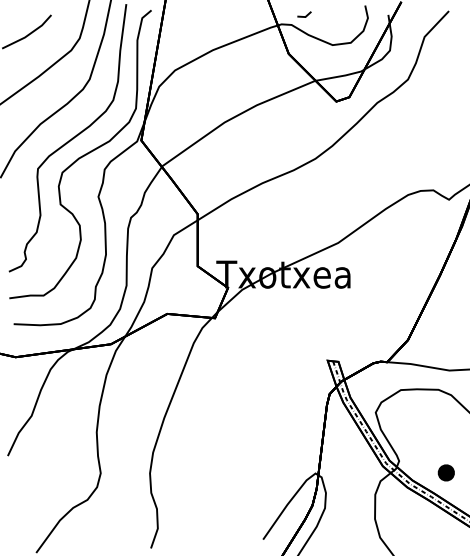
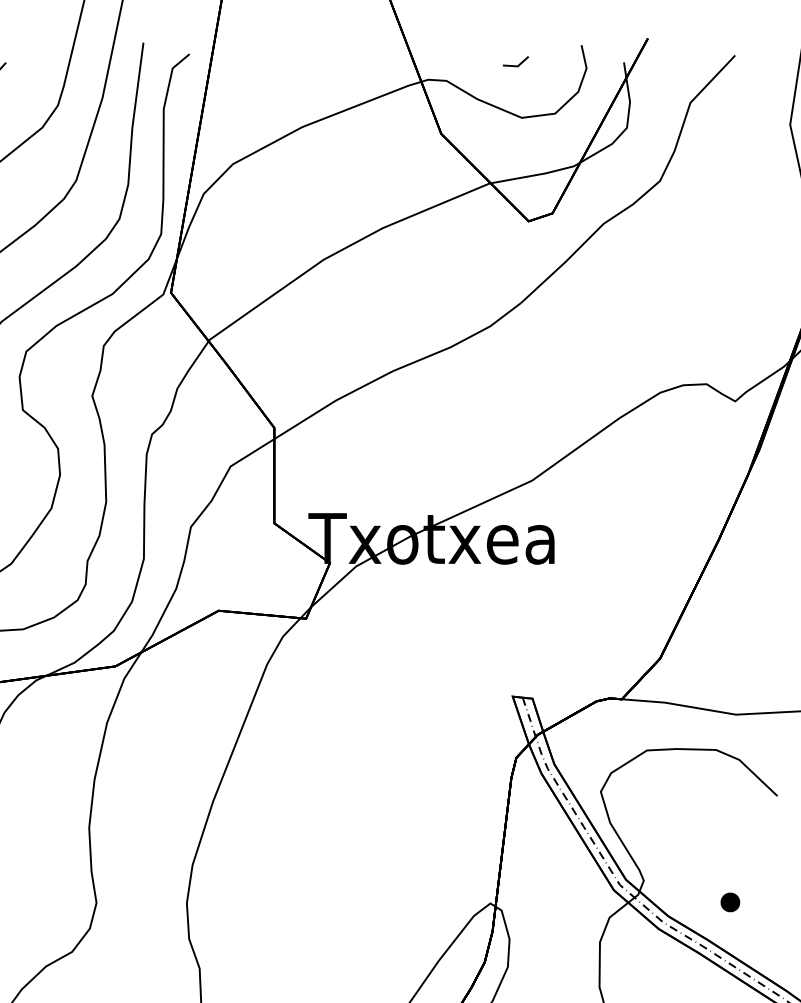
line: (305, 15) -> (517, 63), moved
part: (446, 472) -> (730, 901), size x0.62

